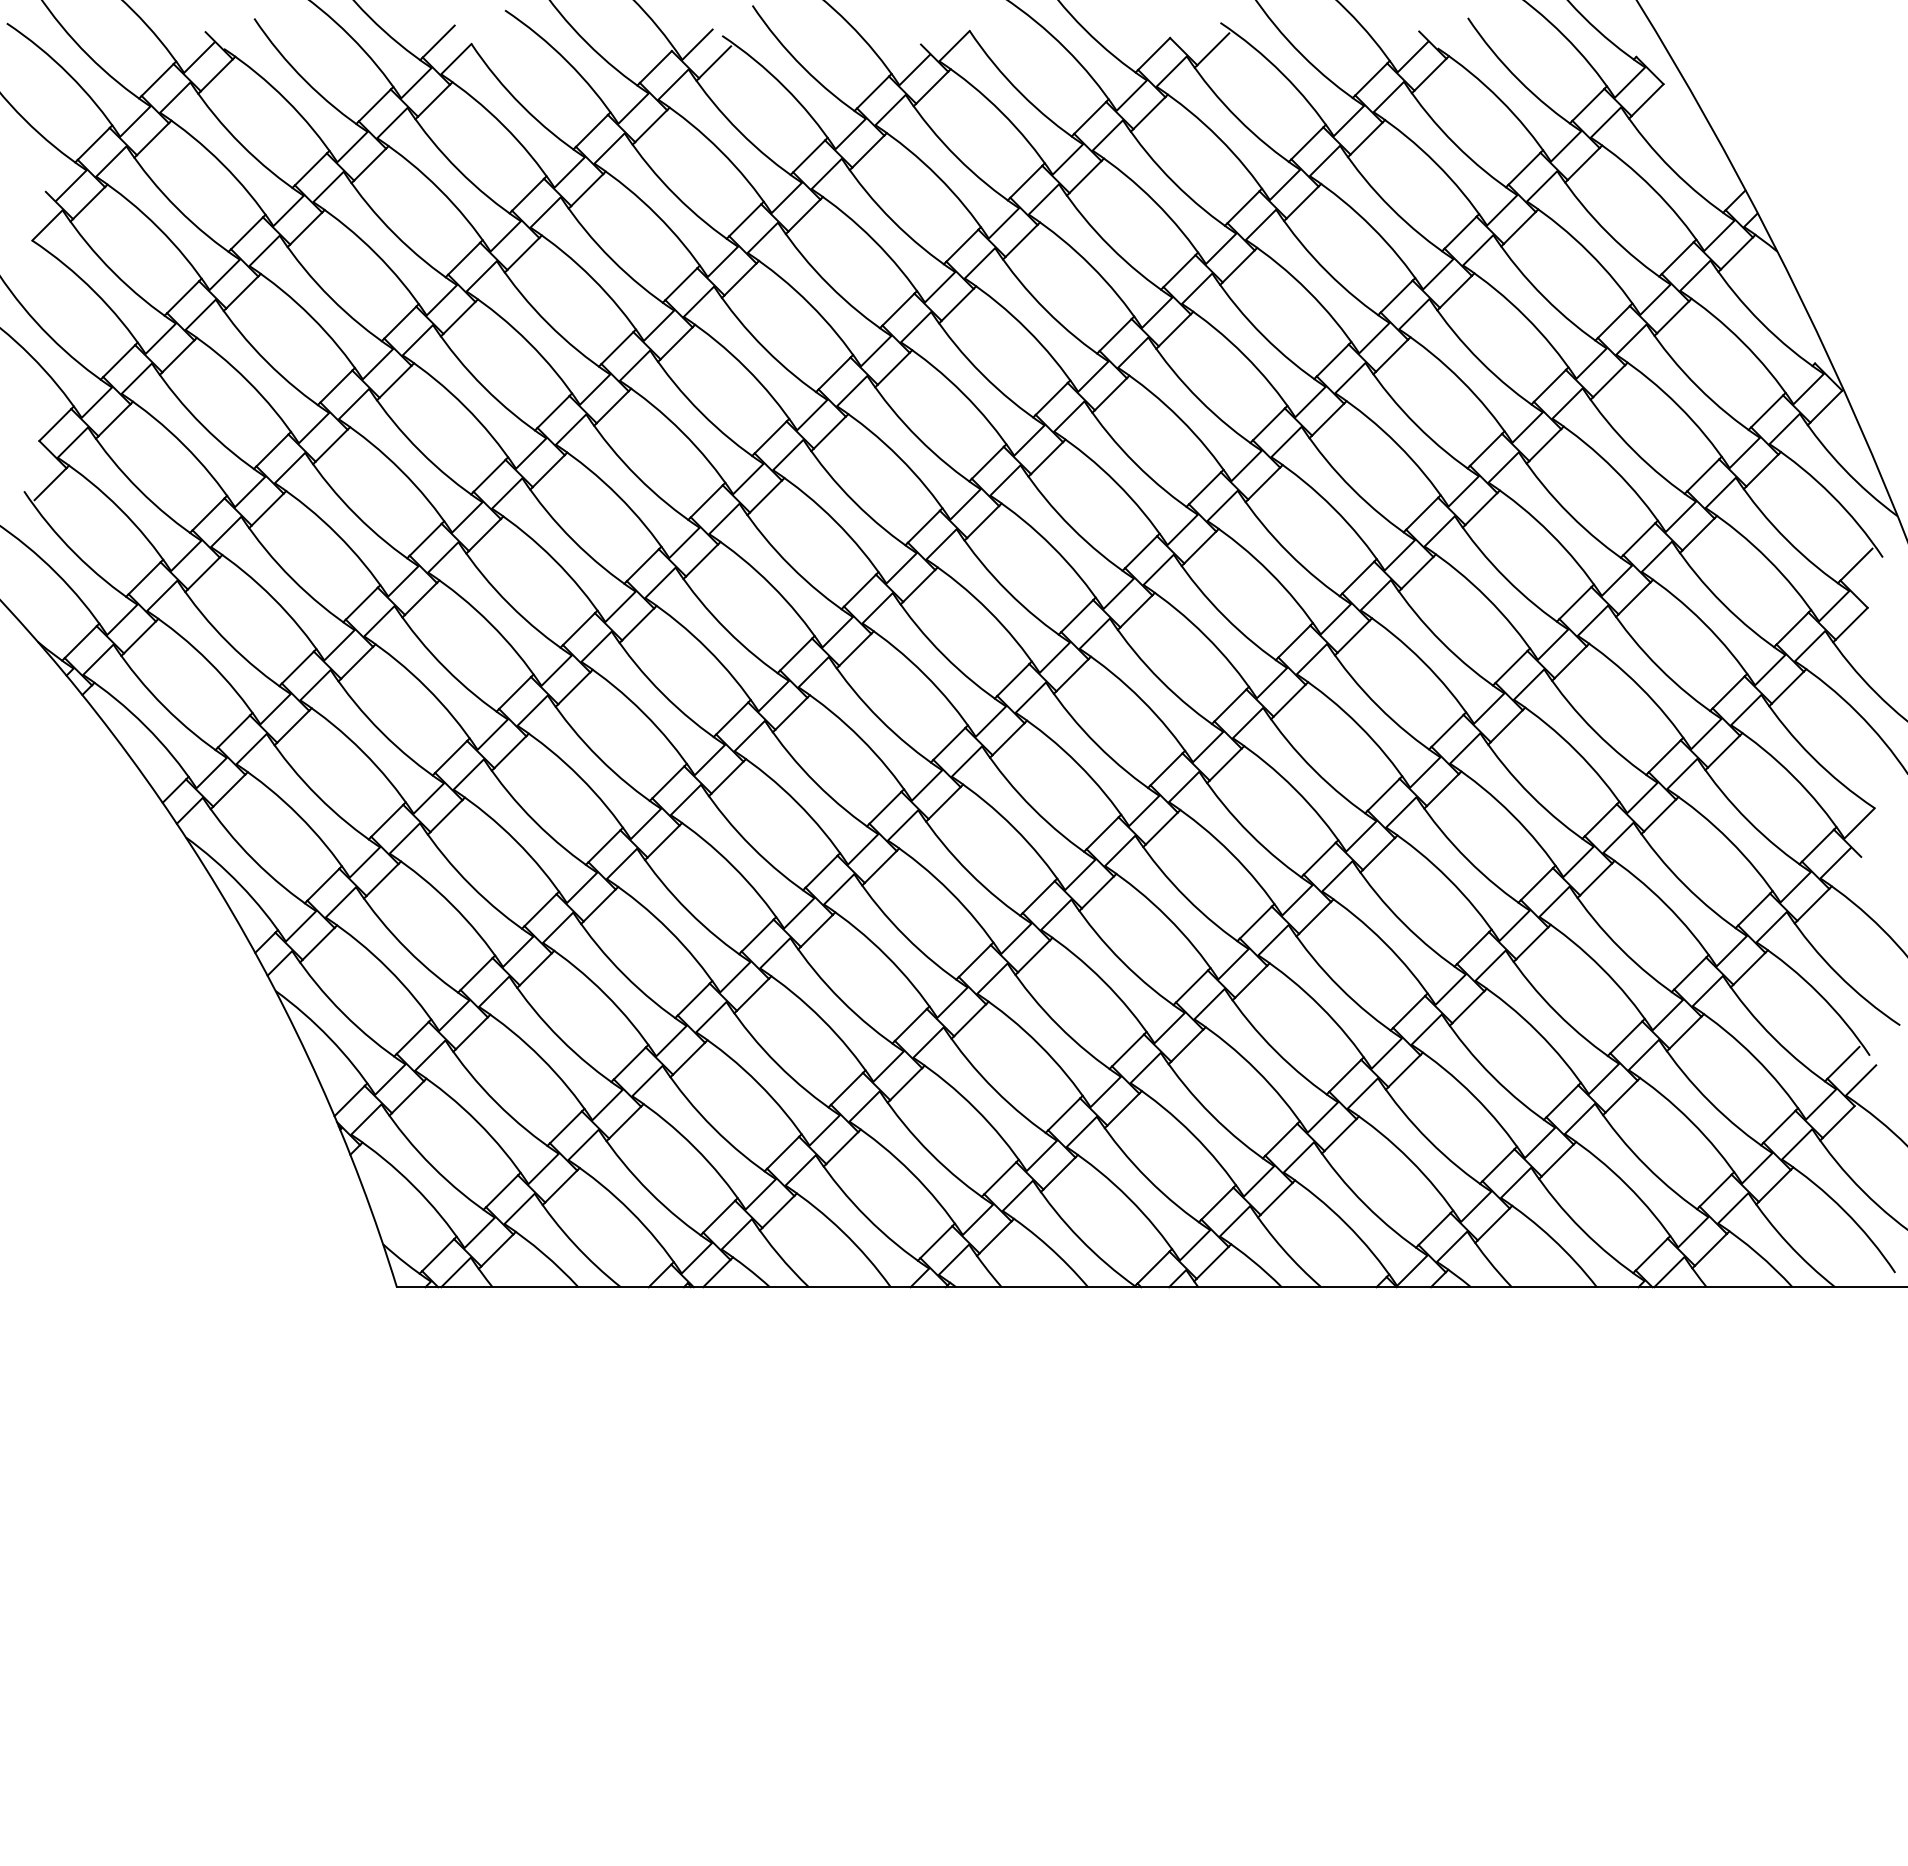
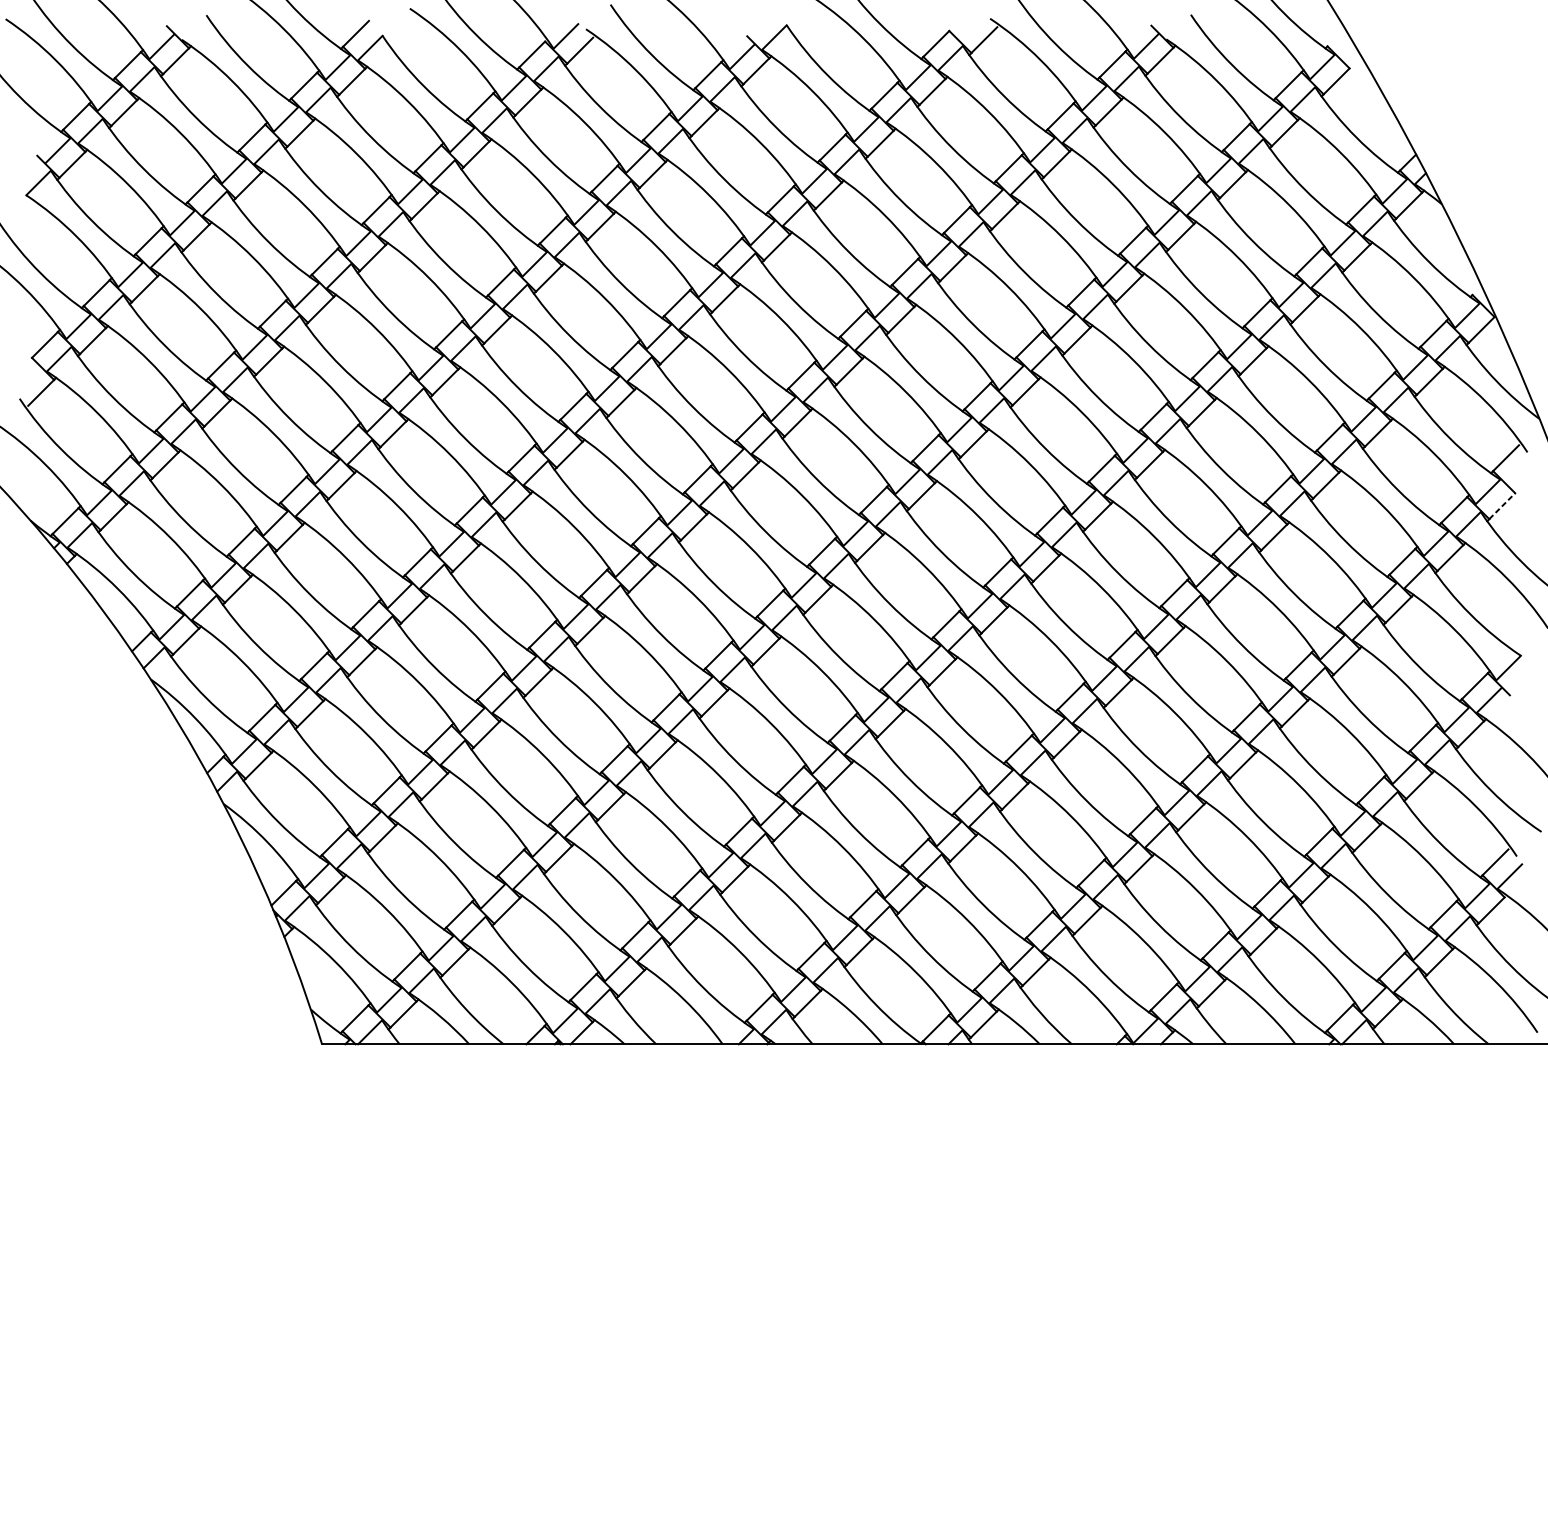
line: (1851, 623) -> (1502, 505), solid -> dashed

